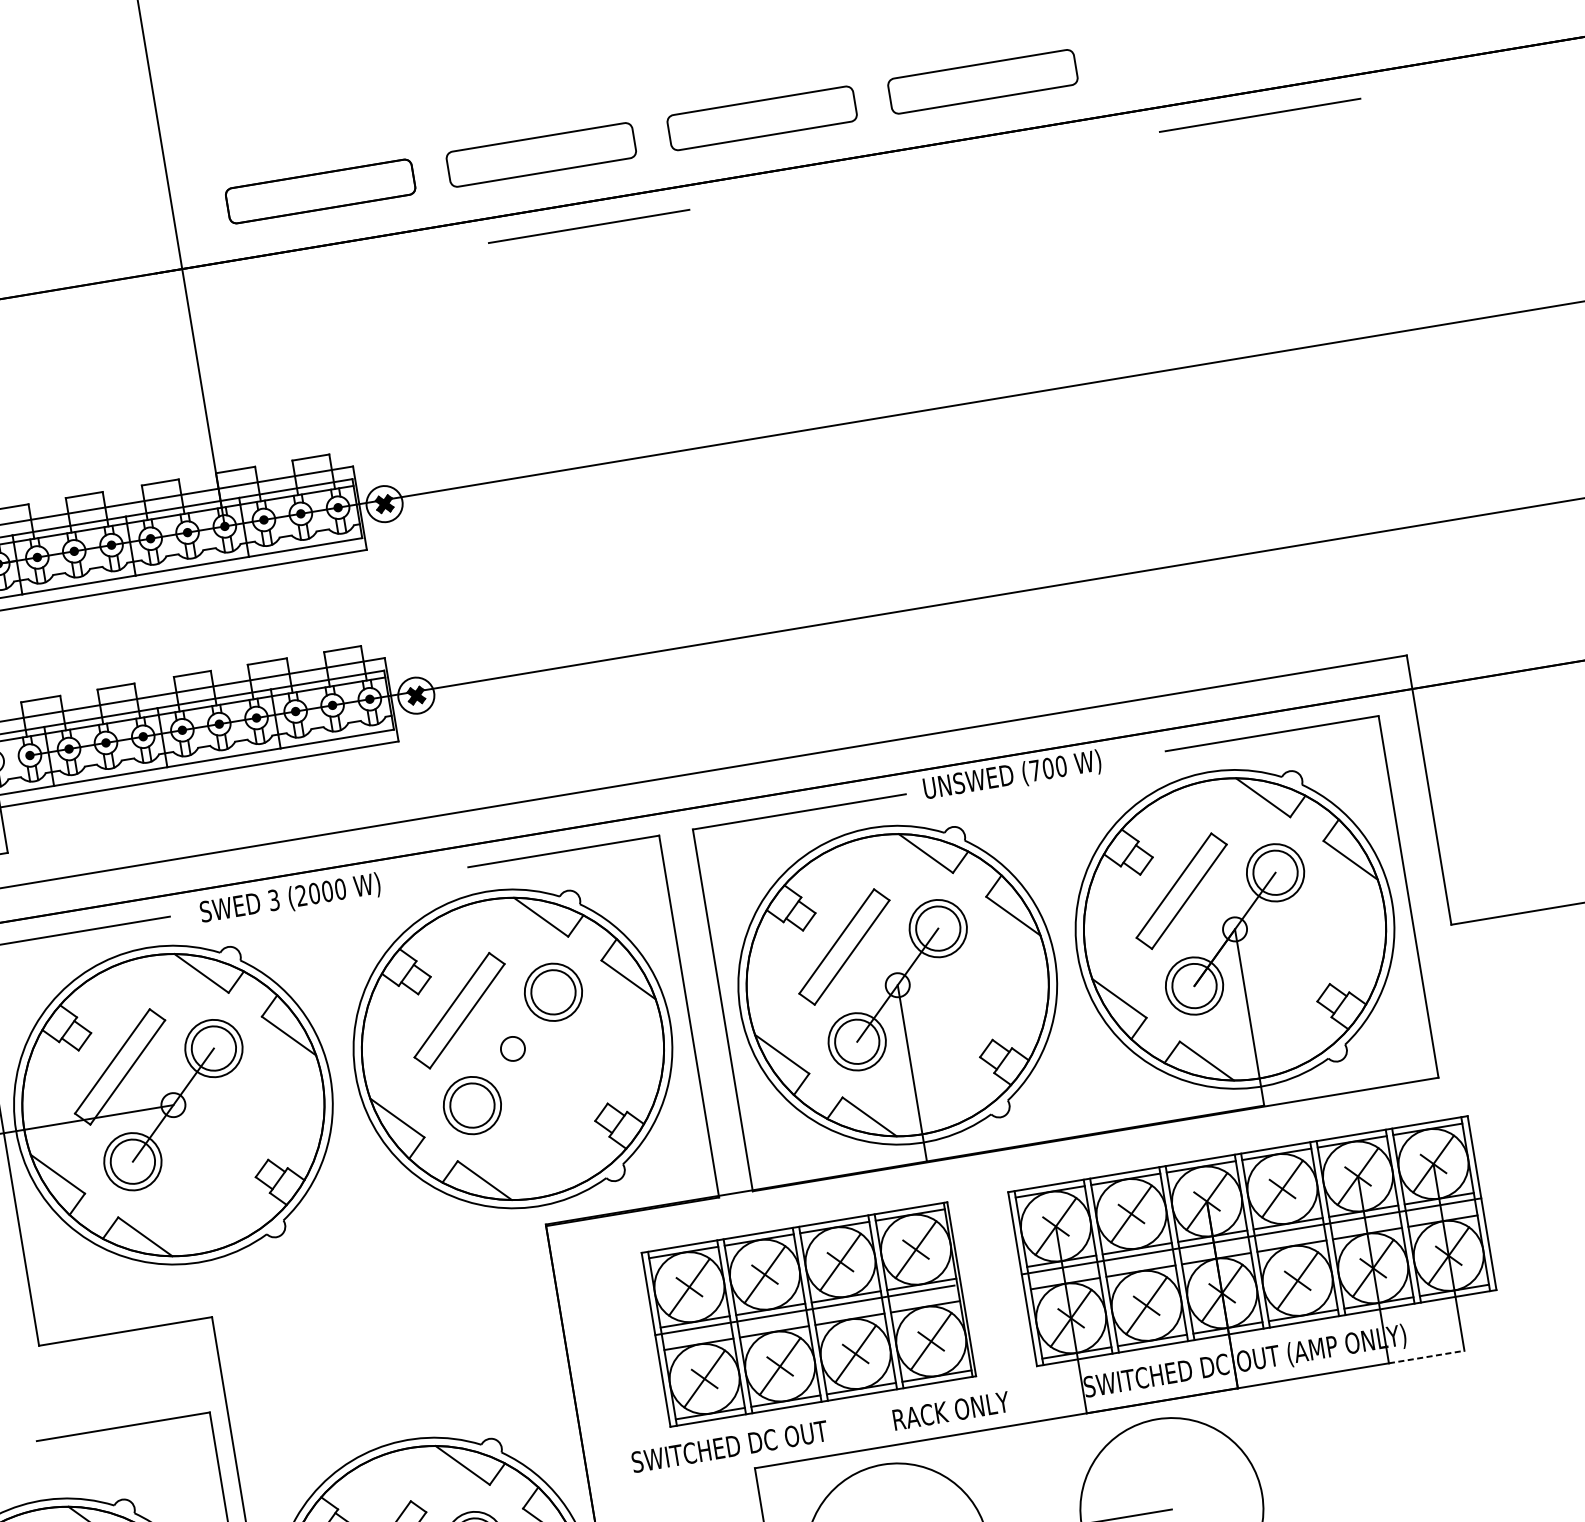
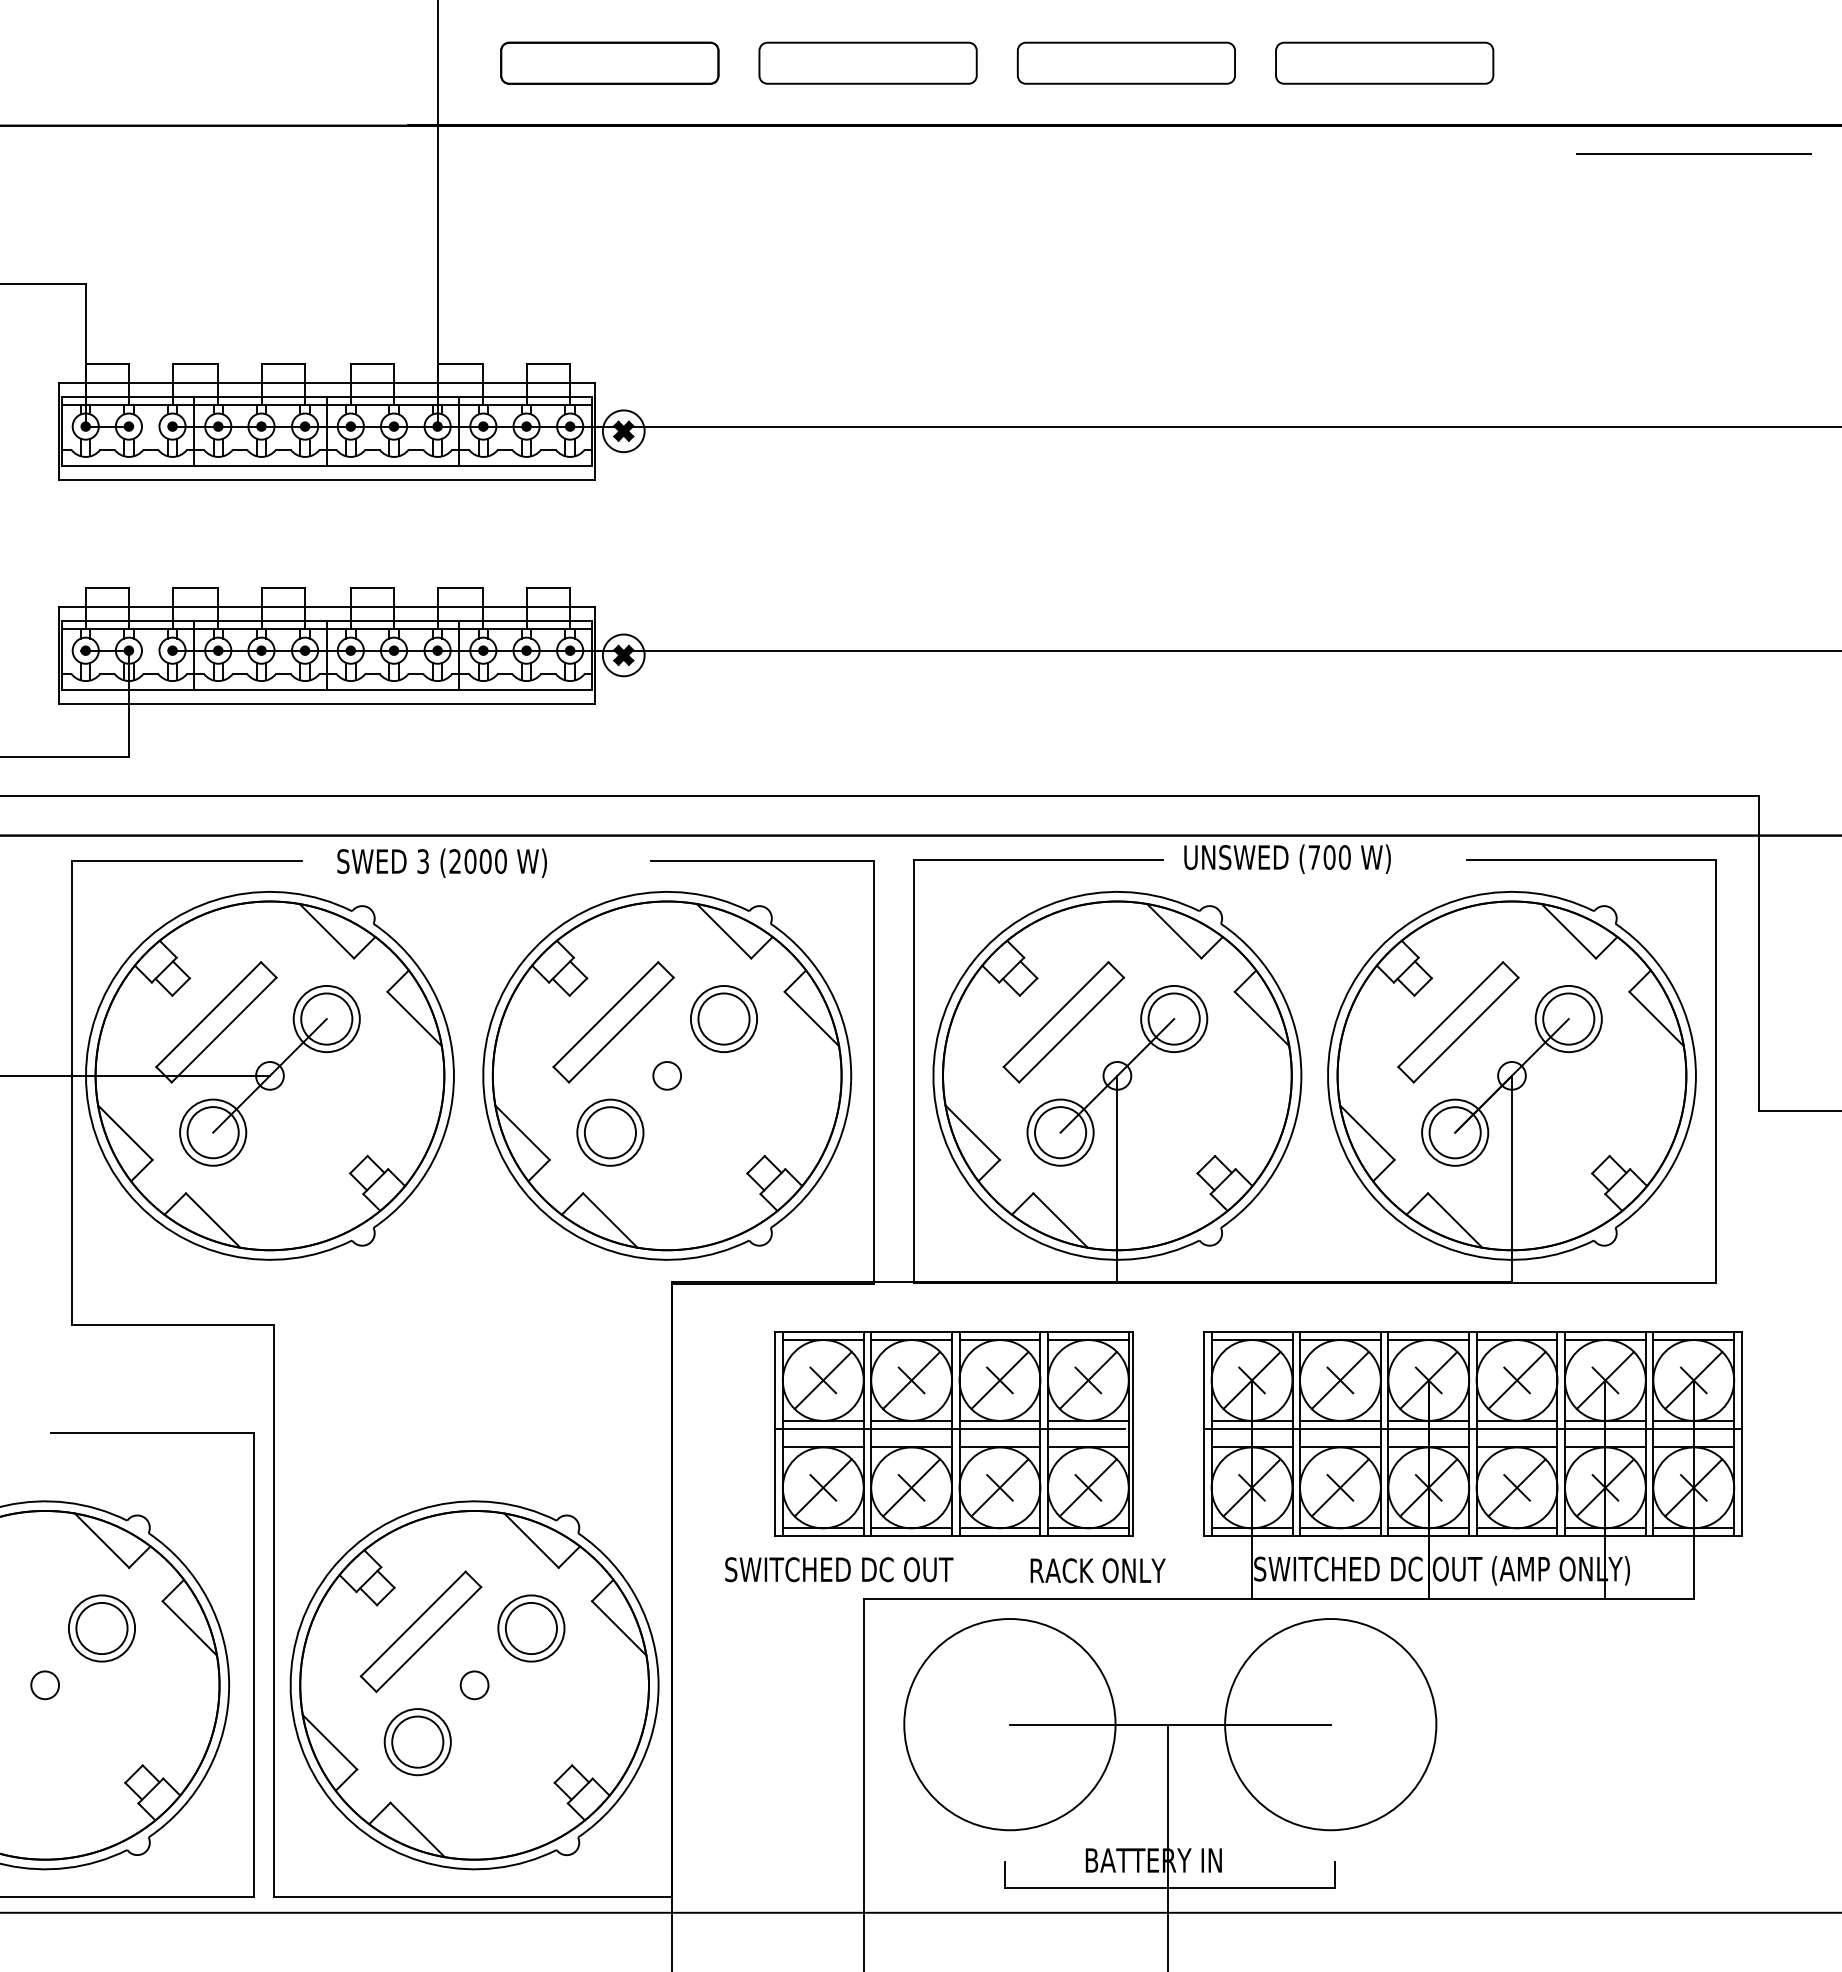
line: (588, 226) -> (908, 153), removed
line: (1427, 1356) -> (1650, 1598), dashed -> solid

